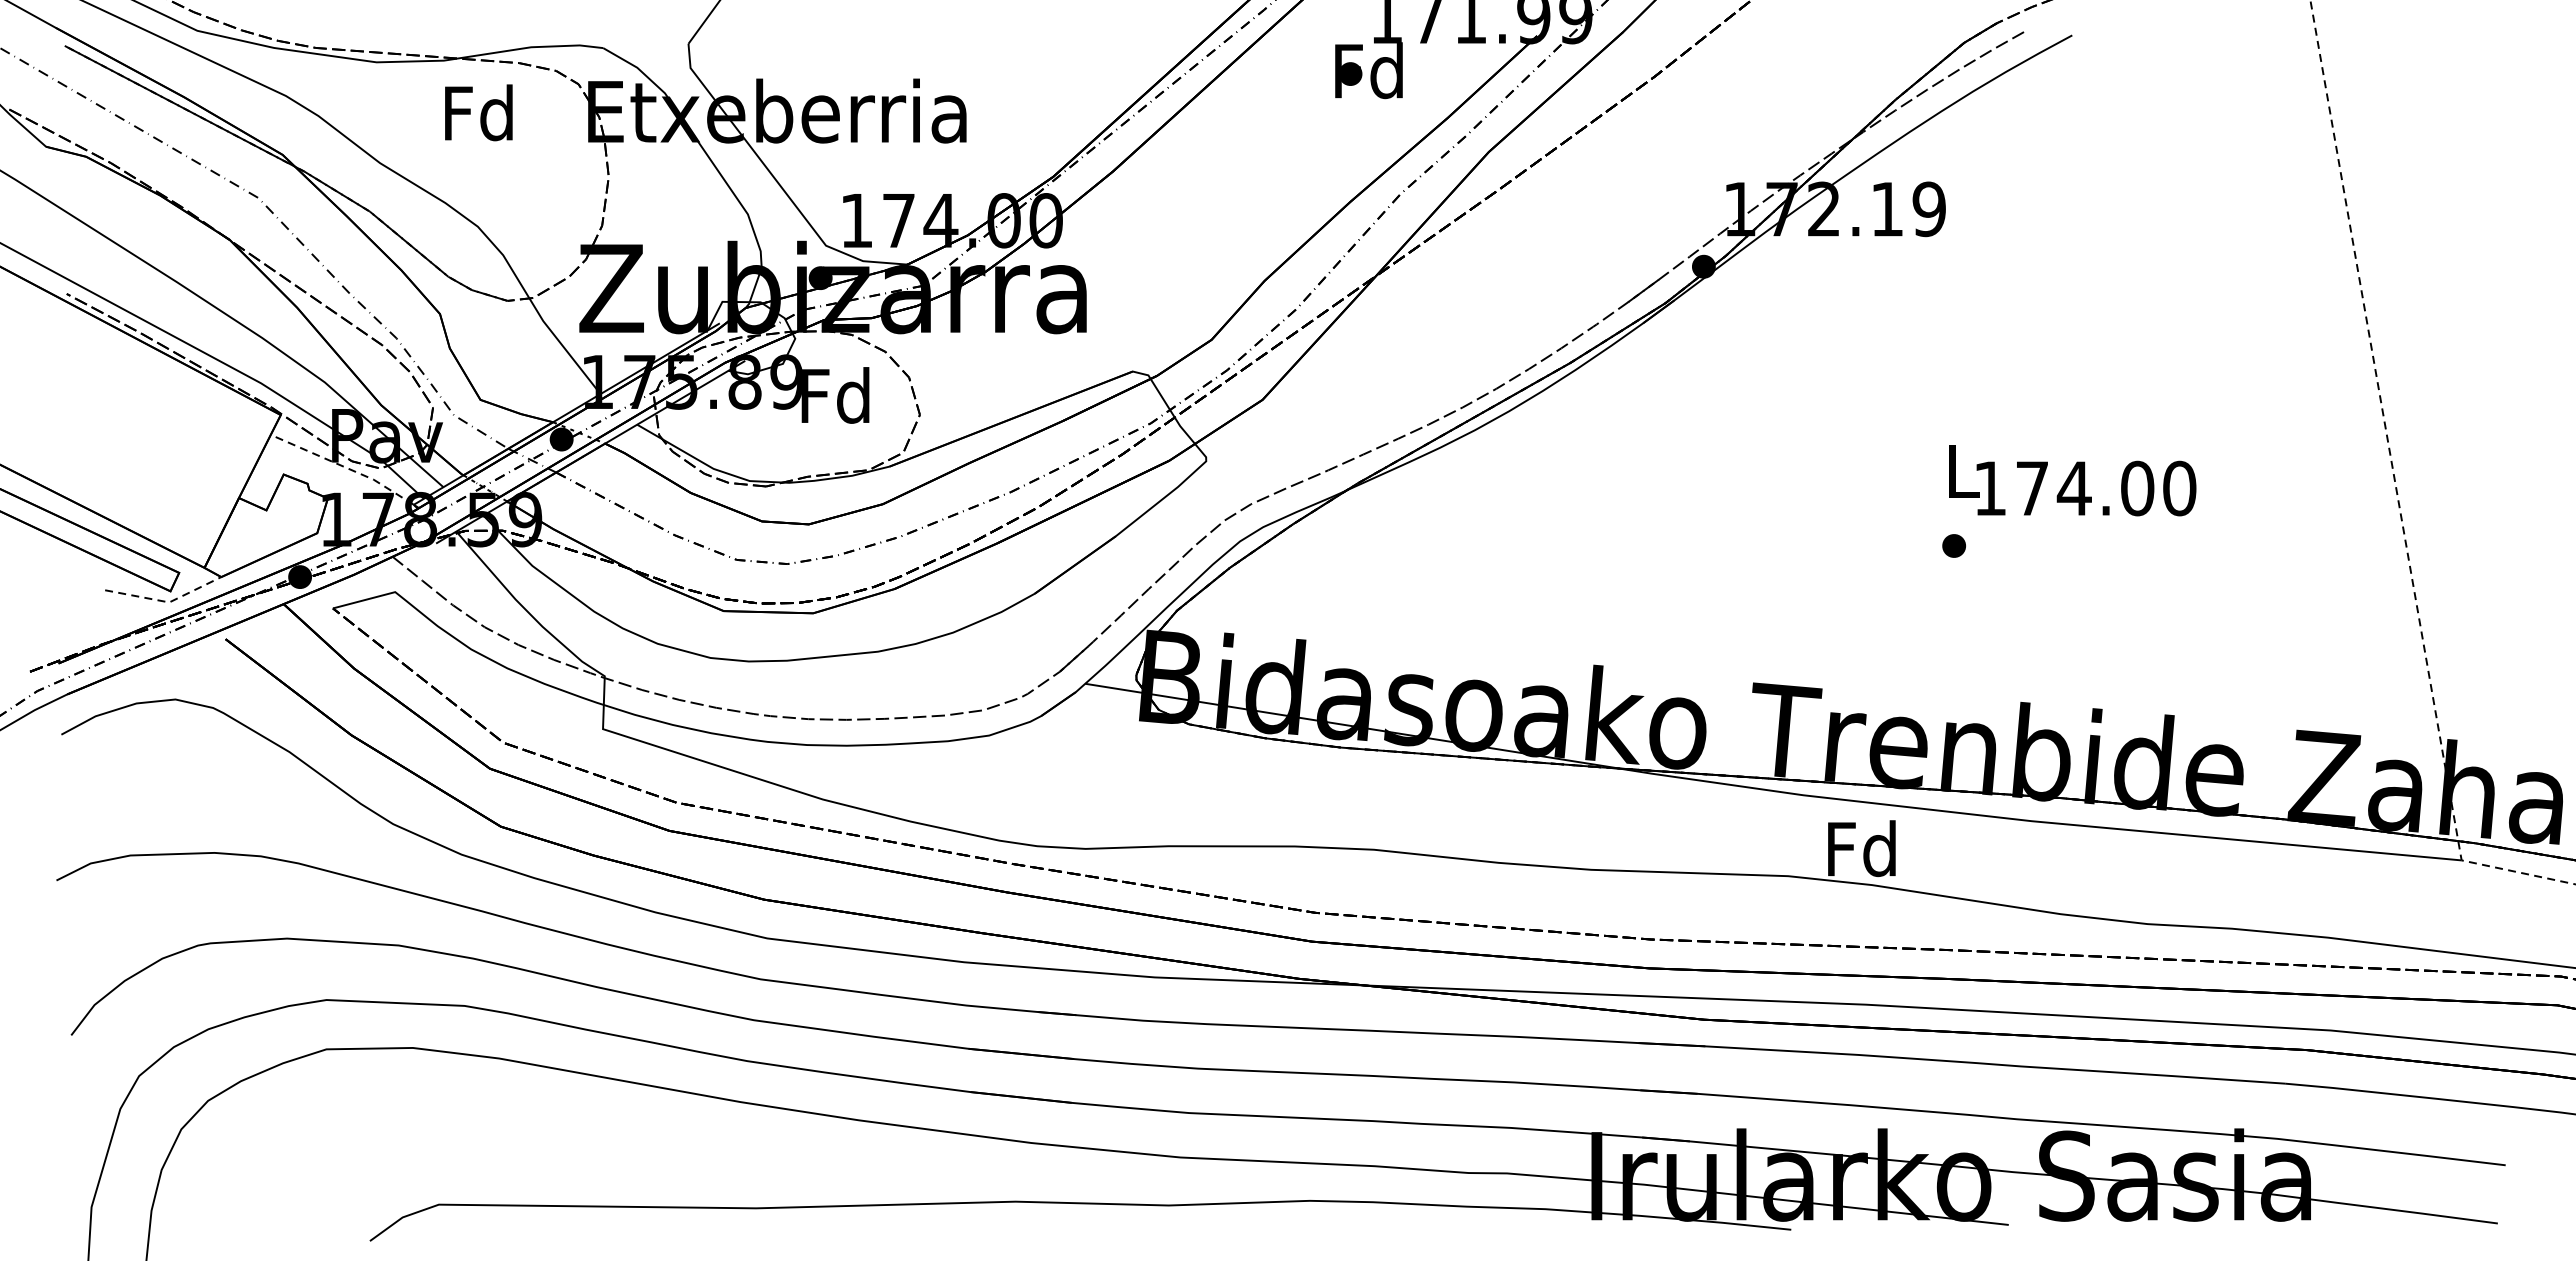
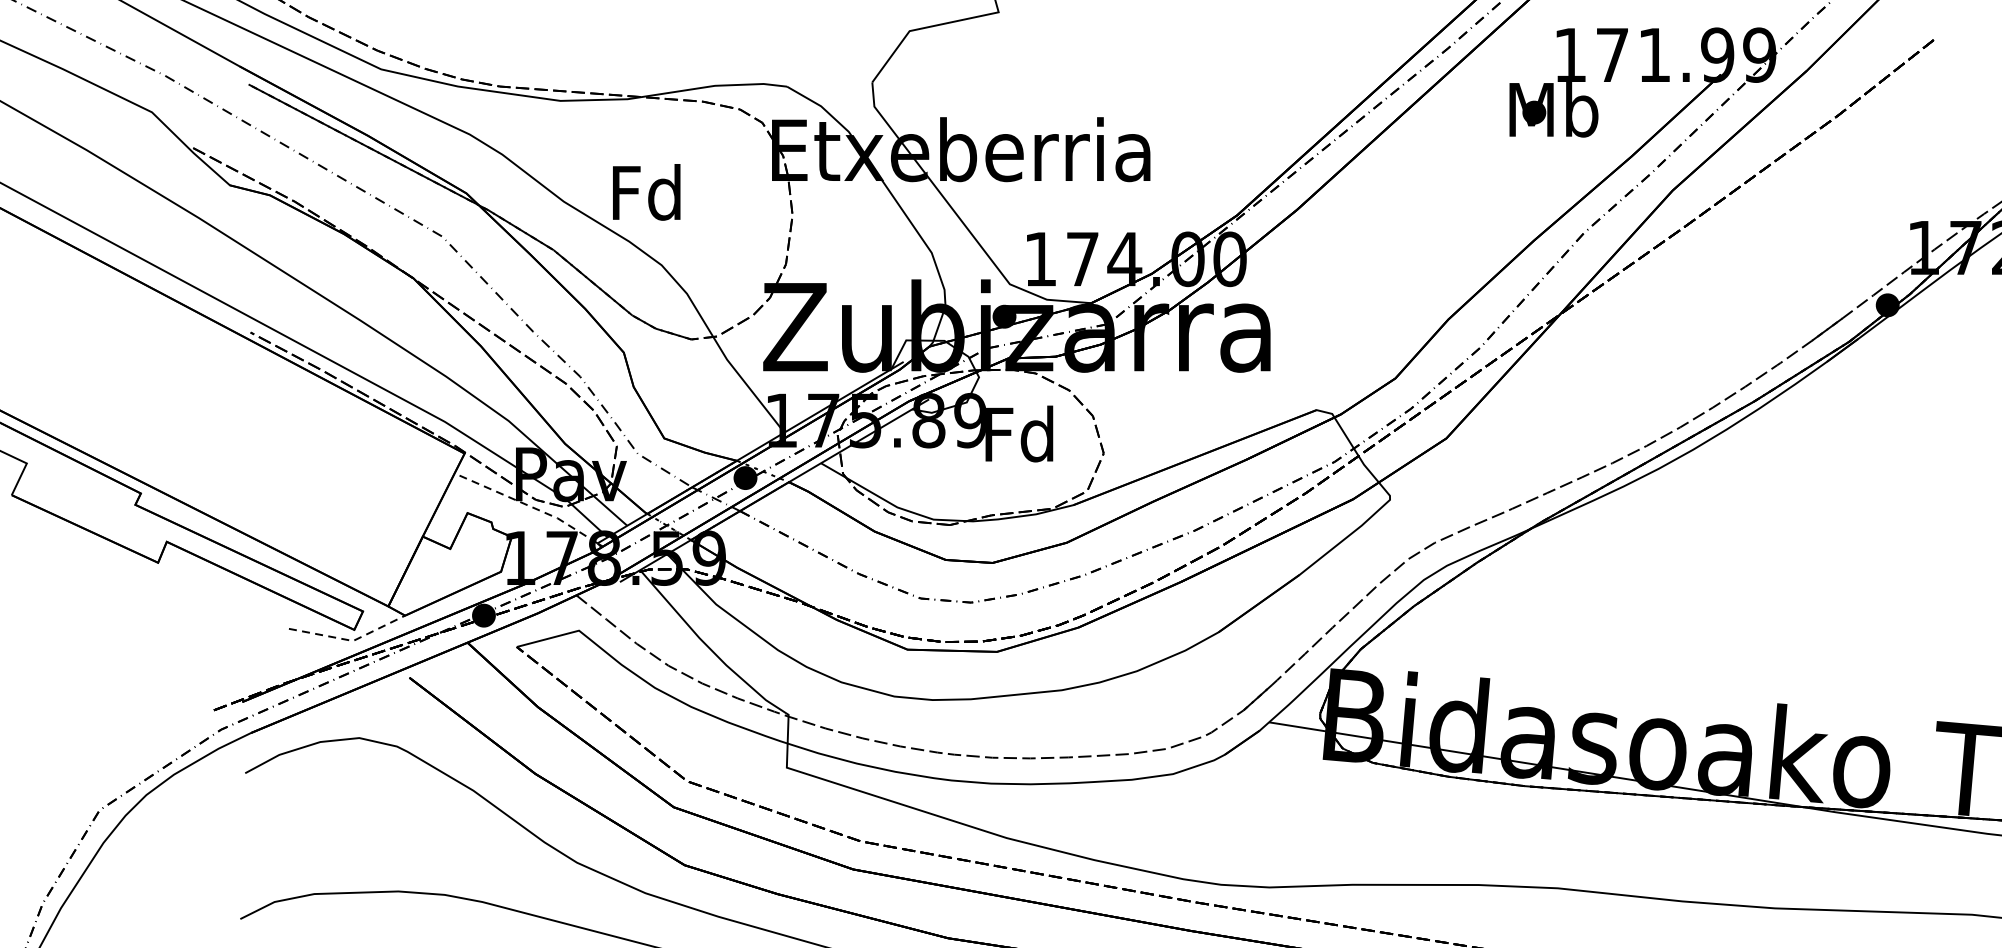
text: (1369, 70) -> (1553, 109), Fd -> Mb
text: (478, 112) -> (646, 192), moved

